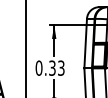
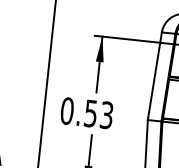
text: (52, 67) -> (91, 112), 0.33 -> 0.53

